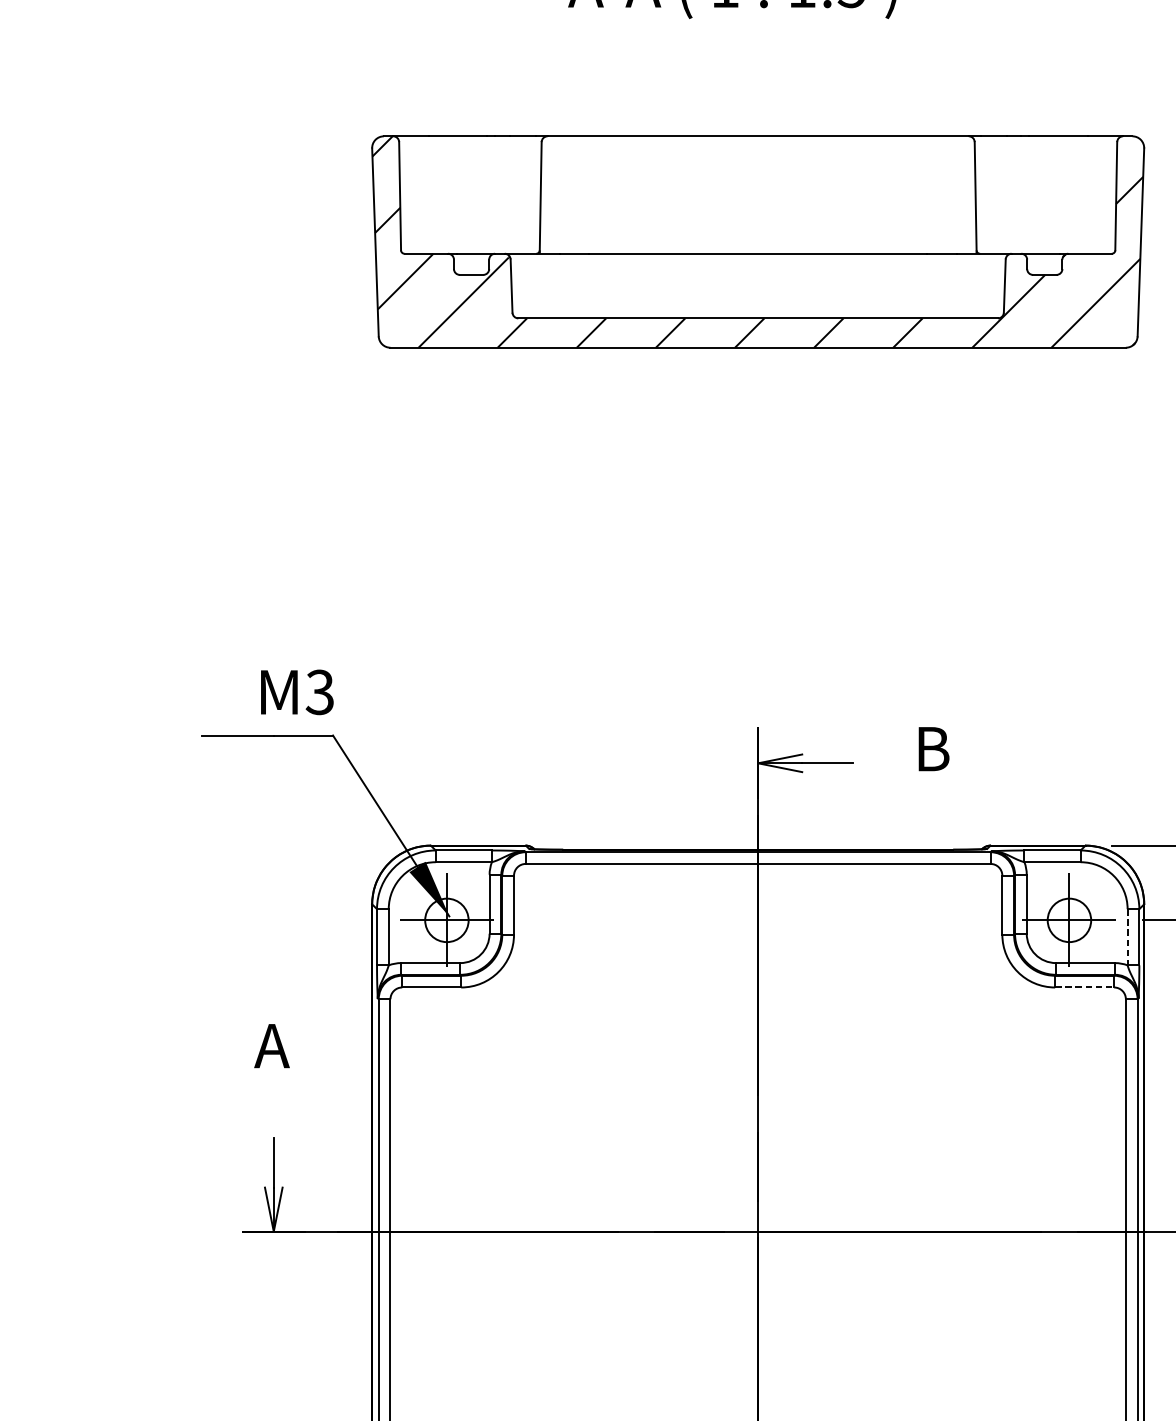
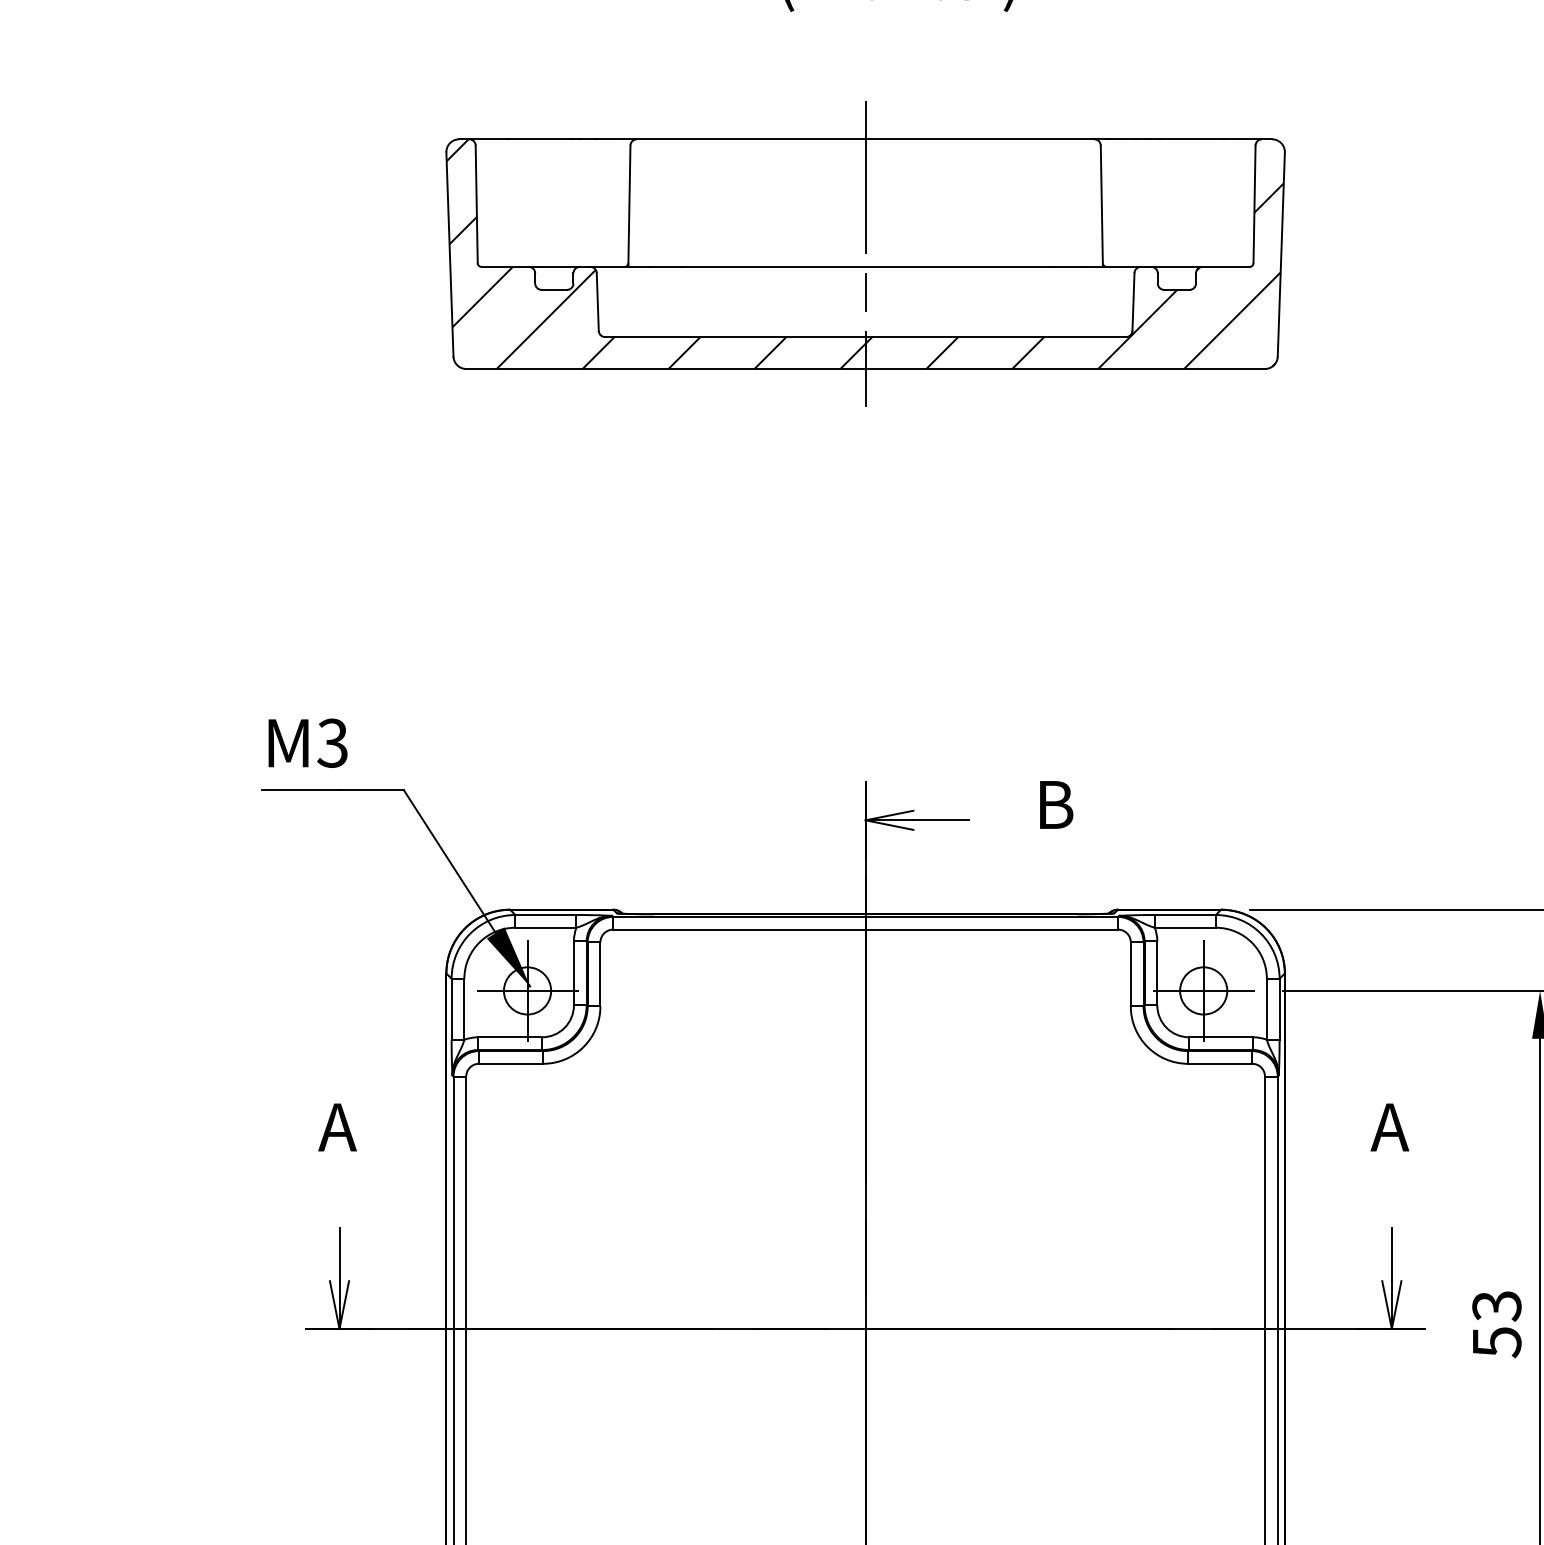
line: (758, 242) -> (865, 254), added
text: (296, 691) -> (307, 742), moved
line: (1127, 937) -> (1266, 1009), dashed -> solid
line: (1084, 987) -> (1220, 1063), dashed -> solid

